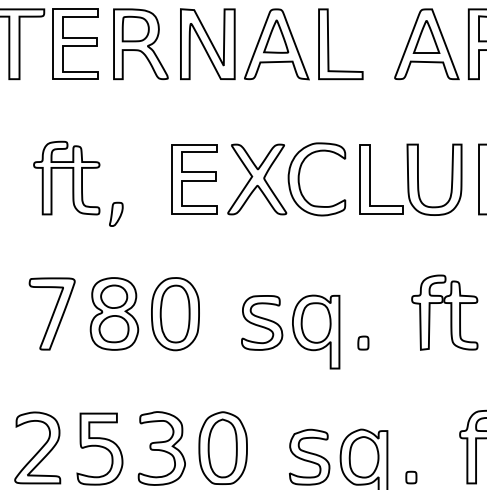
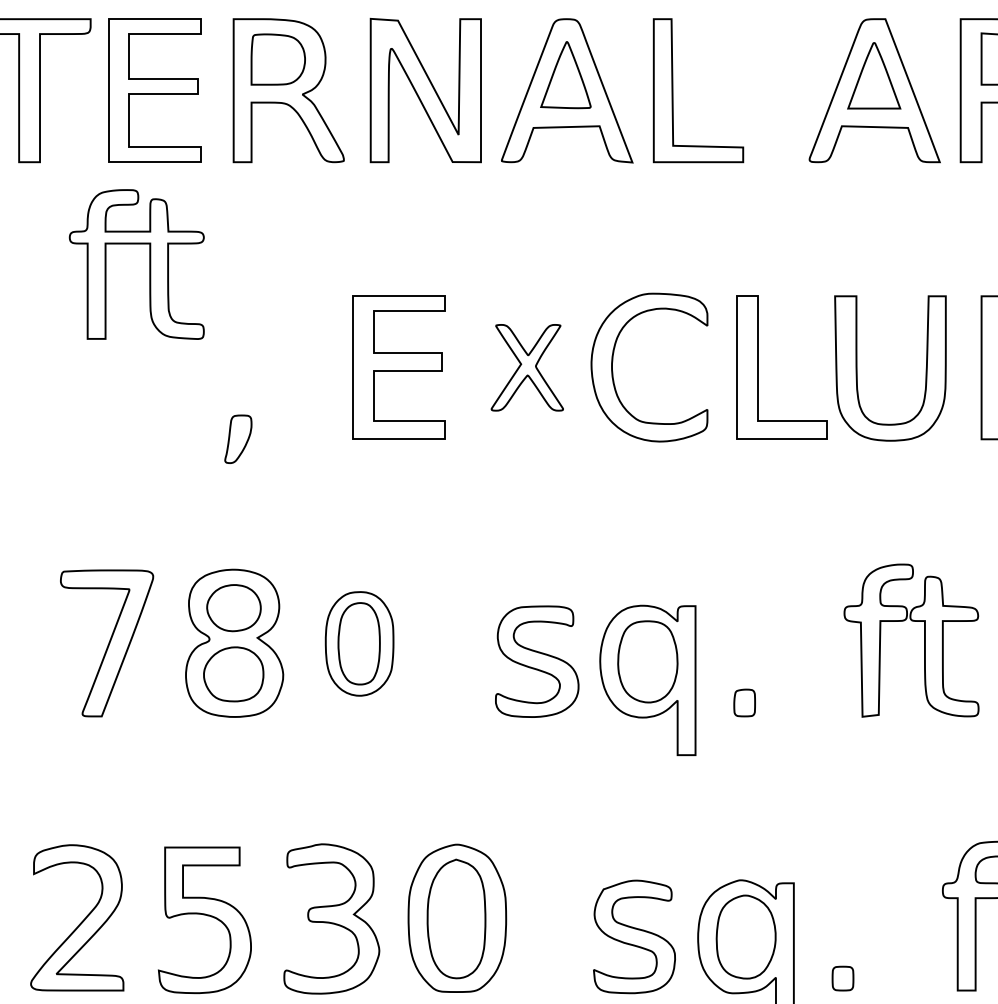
part: (66, 177) -> (136, 263), moved
part: (257, 179) -> (527, 367), size x0.6
part: (175, 314) -> (359, 644), size x0.7

